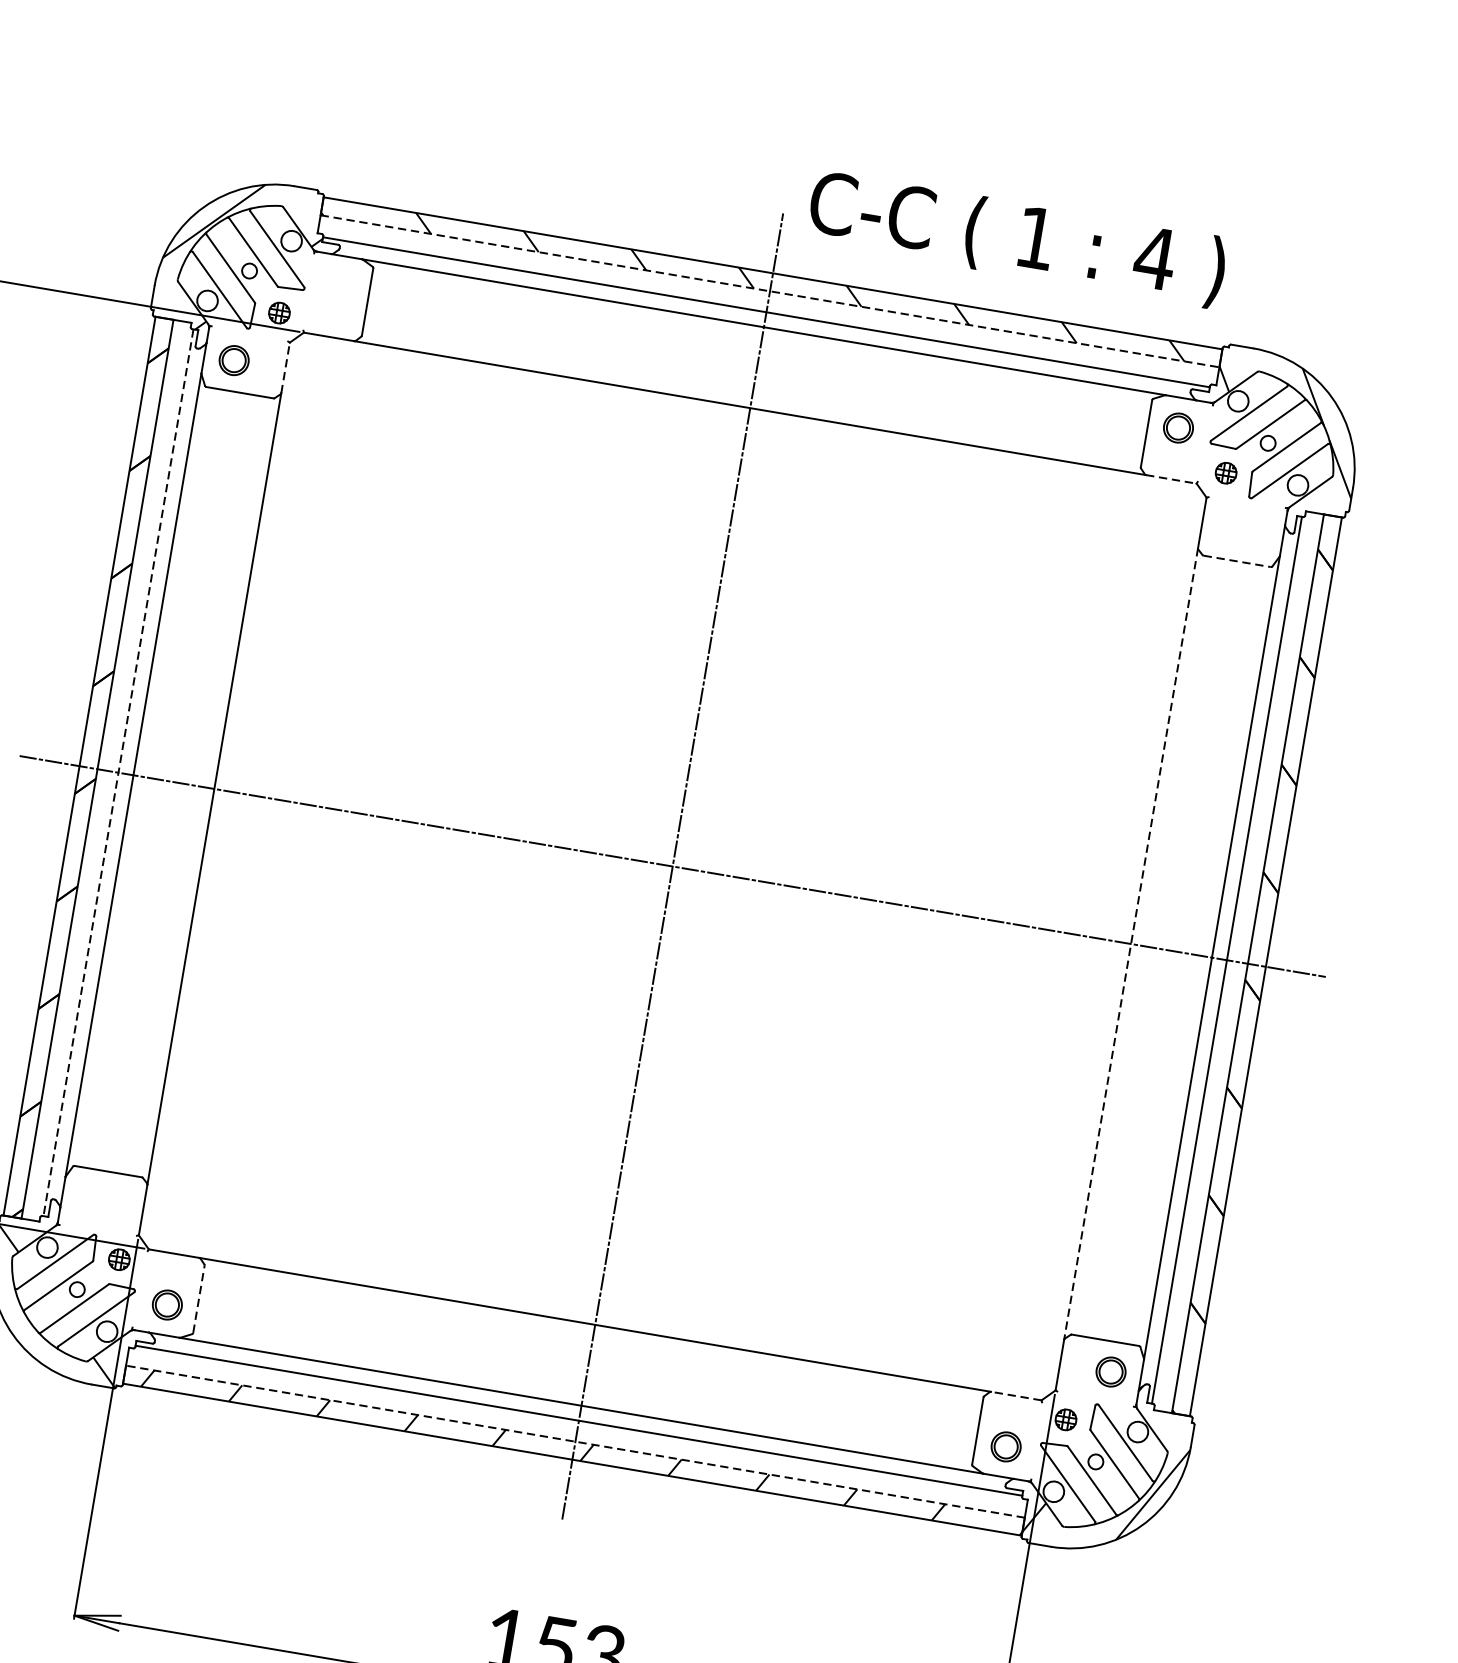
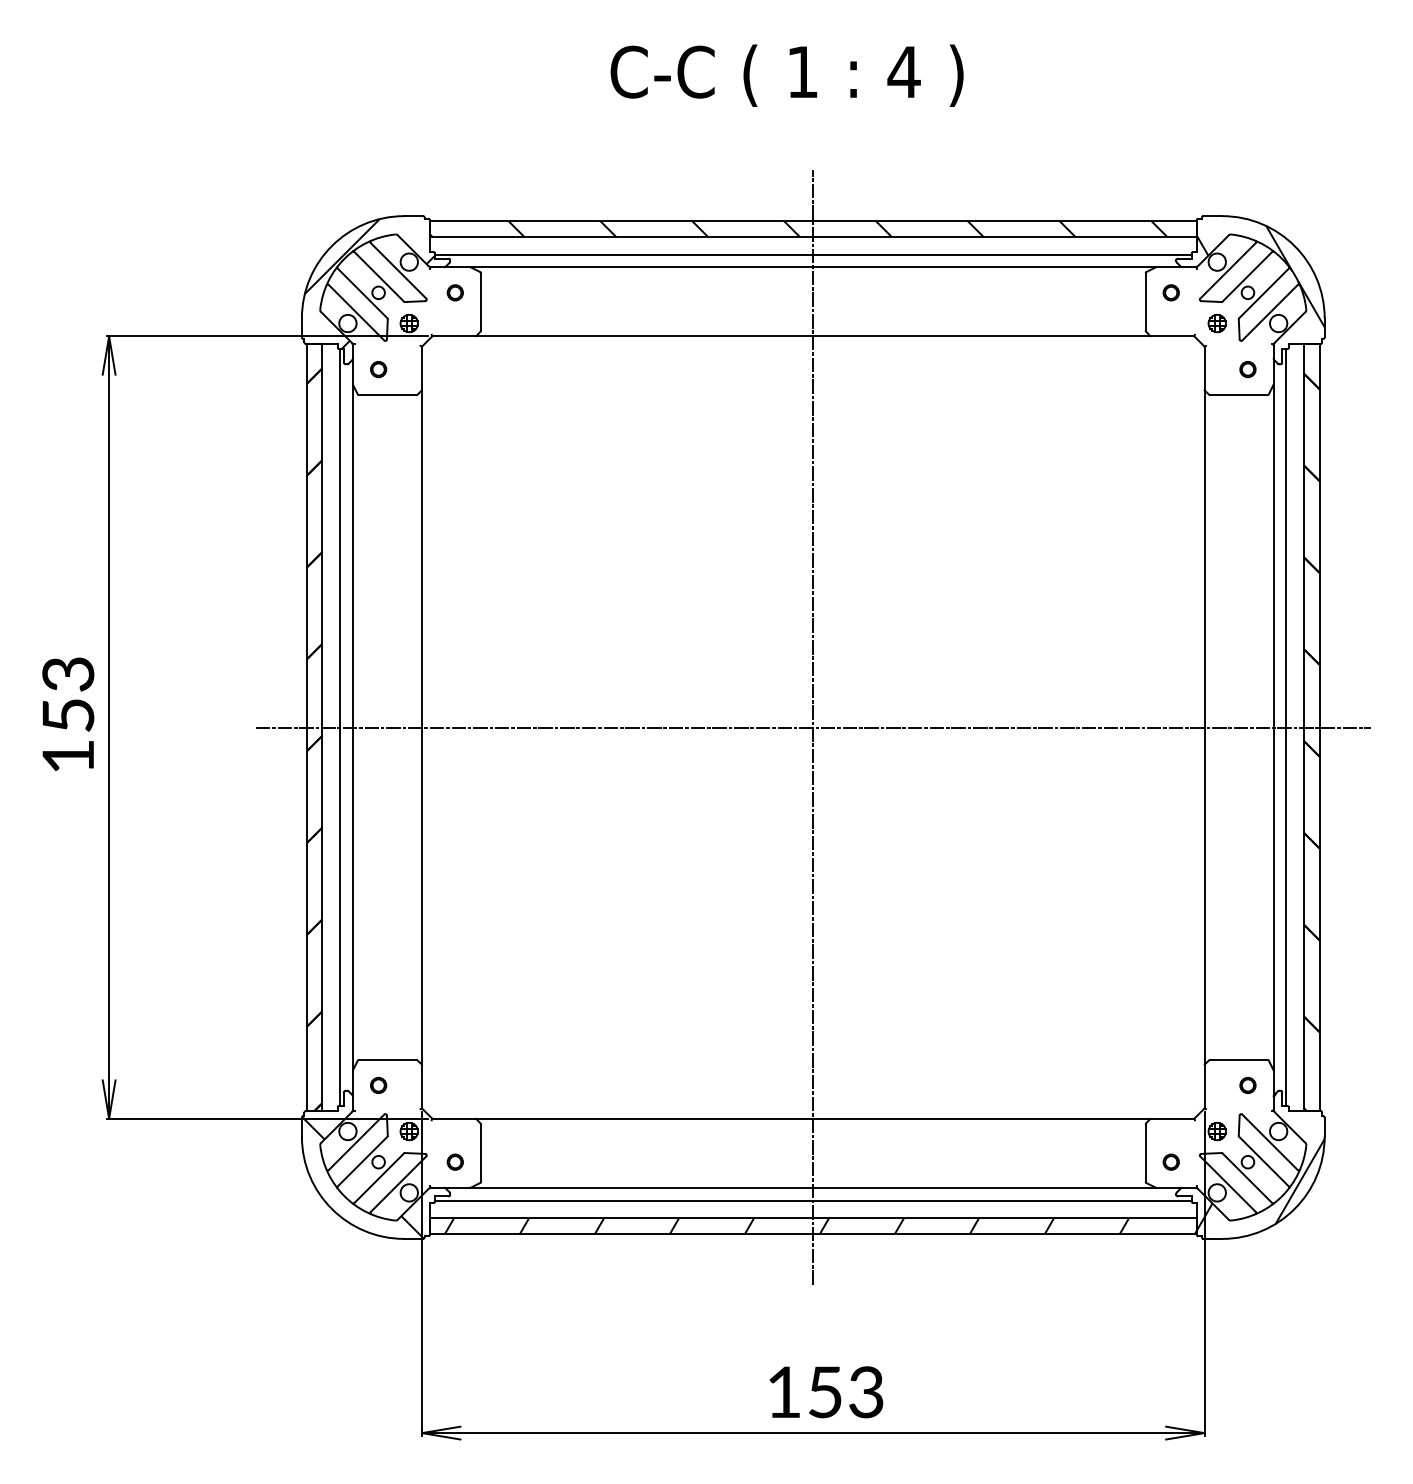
text: (1016, 238) -> (786, 75), moved
part: (338, 285) -> (454, 292), added
line: (770, 291) -> (813, 236), dashed -> solid
part: (234, 360) -> (378, 369), size x0.62
line: (286, 368) -> (422, 368), dashed -> solid
part: (1177, 427) -> (1170, 292), size x0.62
line: (1171, 479) -> (1172, 336), dashed -> solid
part: (1252, 533) -> (1247, 369), added
line: (1236, 561) -> (1238, 395), dashed -> solid
line: (118, 773) -> (340, 728), dashed -> solid
line: (1131, 943) -> (1204, 727), dashed -> solid
part: (92, 1199) -> (378, 1085), added
line: (198, 1299) -> (480, 1153), dashed -> solid
part: (166, 1303) -> (454, 1161), size x0.62
circle: (1110, 1371) -> (1247, 1085), size x0.62
line: (1016, 1395) -> (1172, 1118), dashed -> solid
line: (575, 1441) -> (813, 1218), dashed -> solid
part: (1005, 1445) -> (1170, 1161), size x0.62

